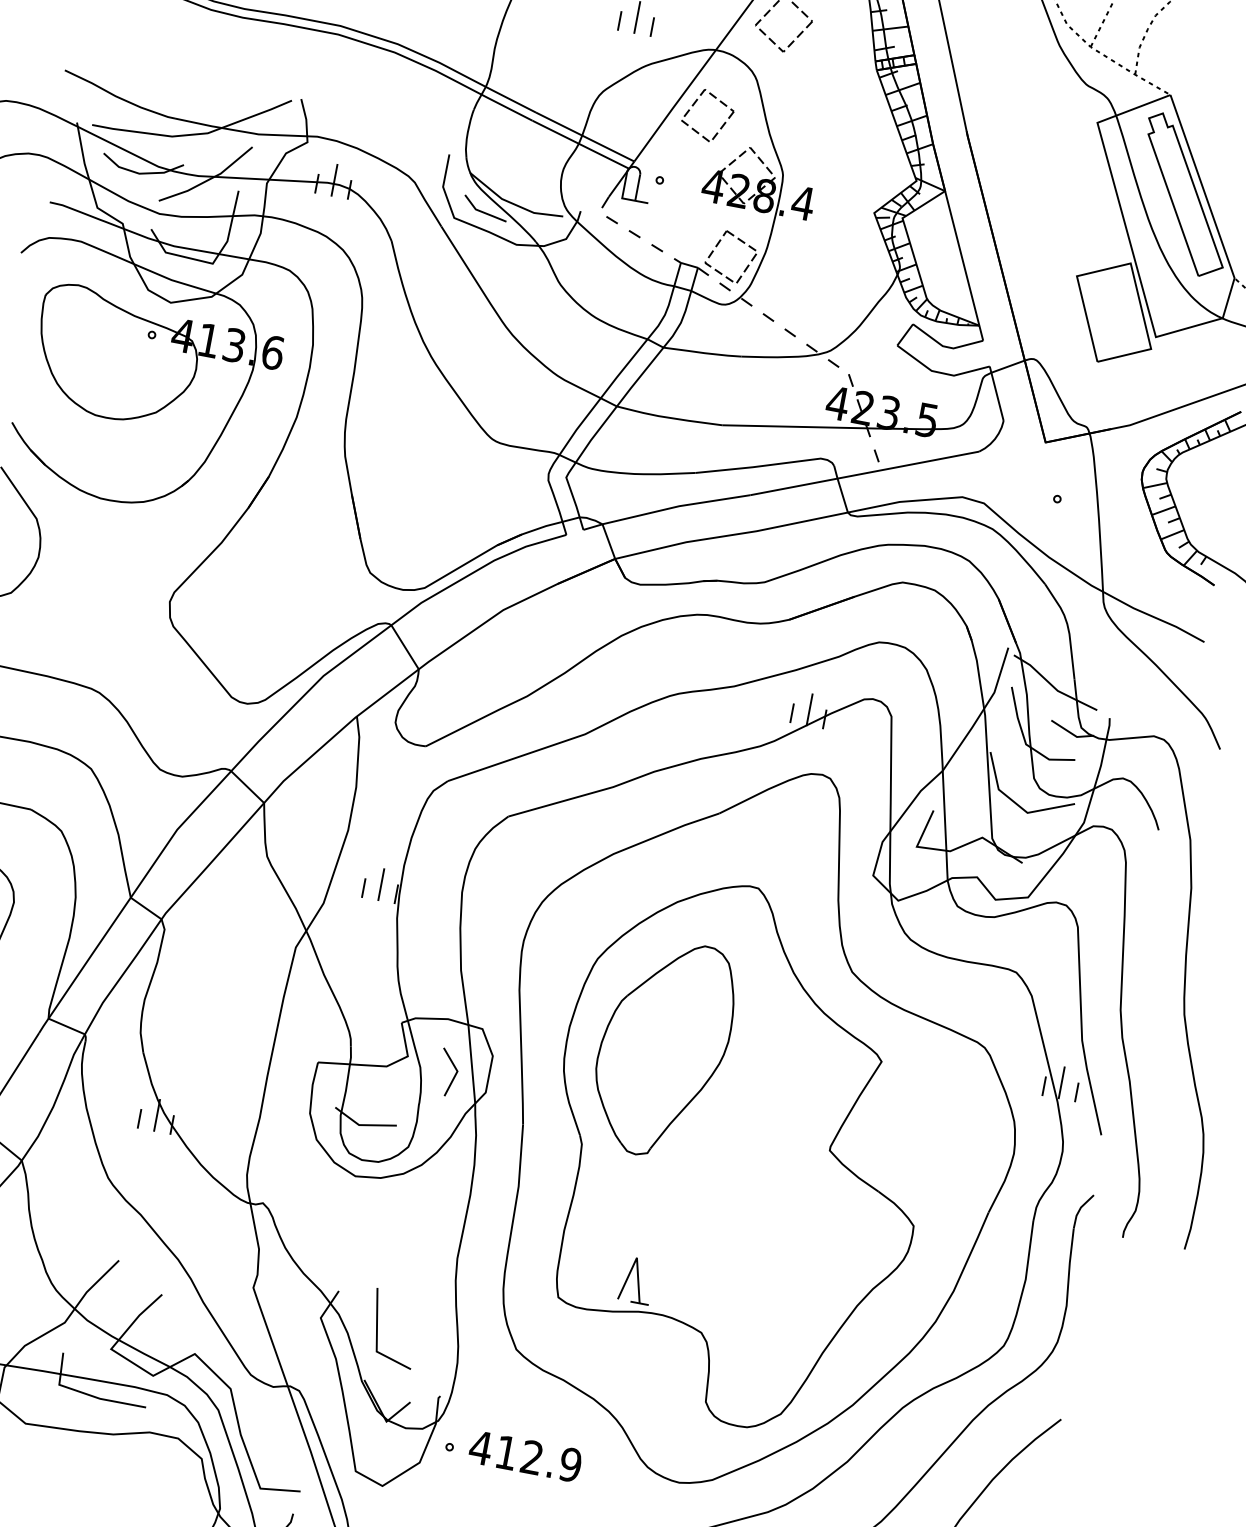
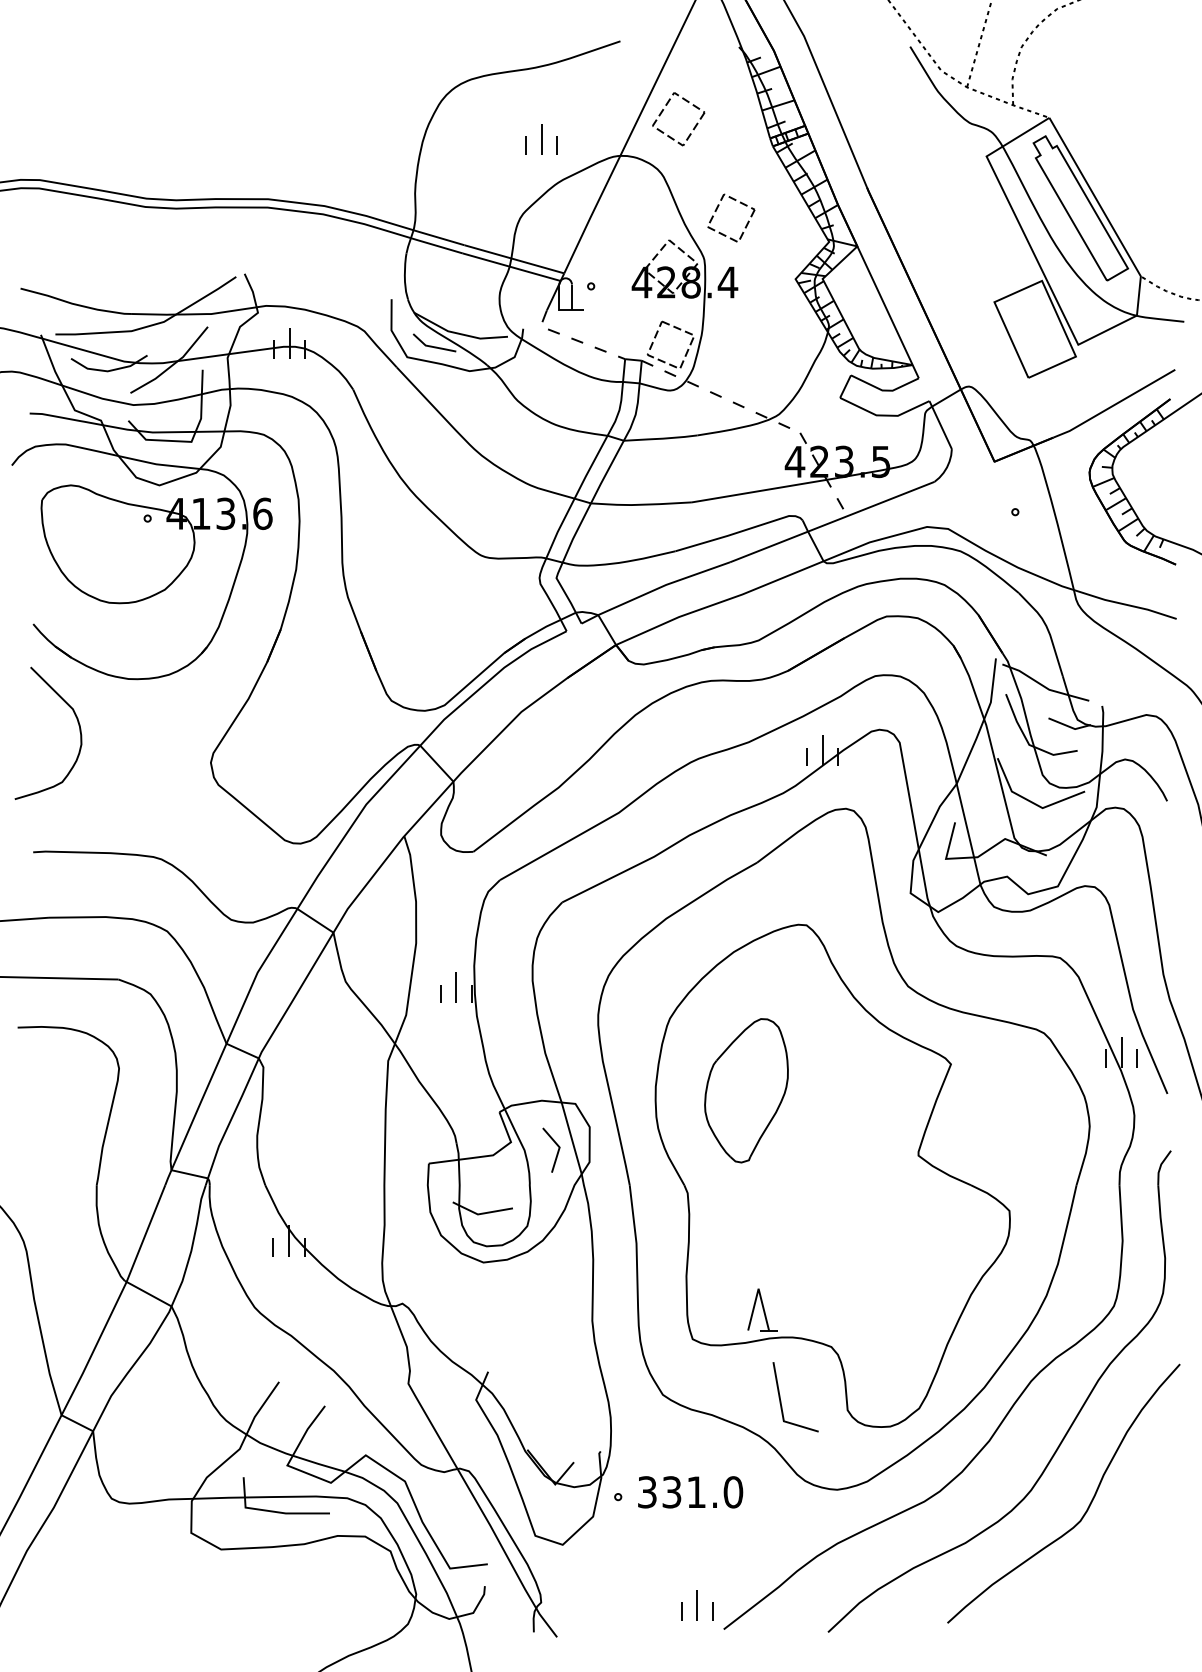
part: (695, 104) -> (717, 209), moved
part: (663, 1048) -> (746, 1090), size x0.7
line: (378, 1329) -> (781, 1400), moved
text: (525, 1456) -> (690, 1492), 412.9 -> 331.0

